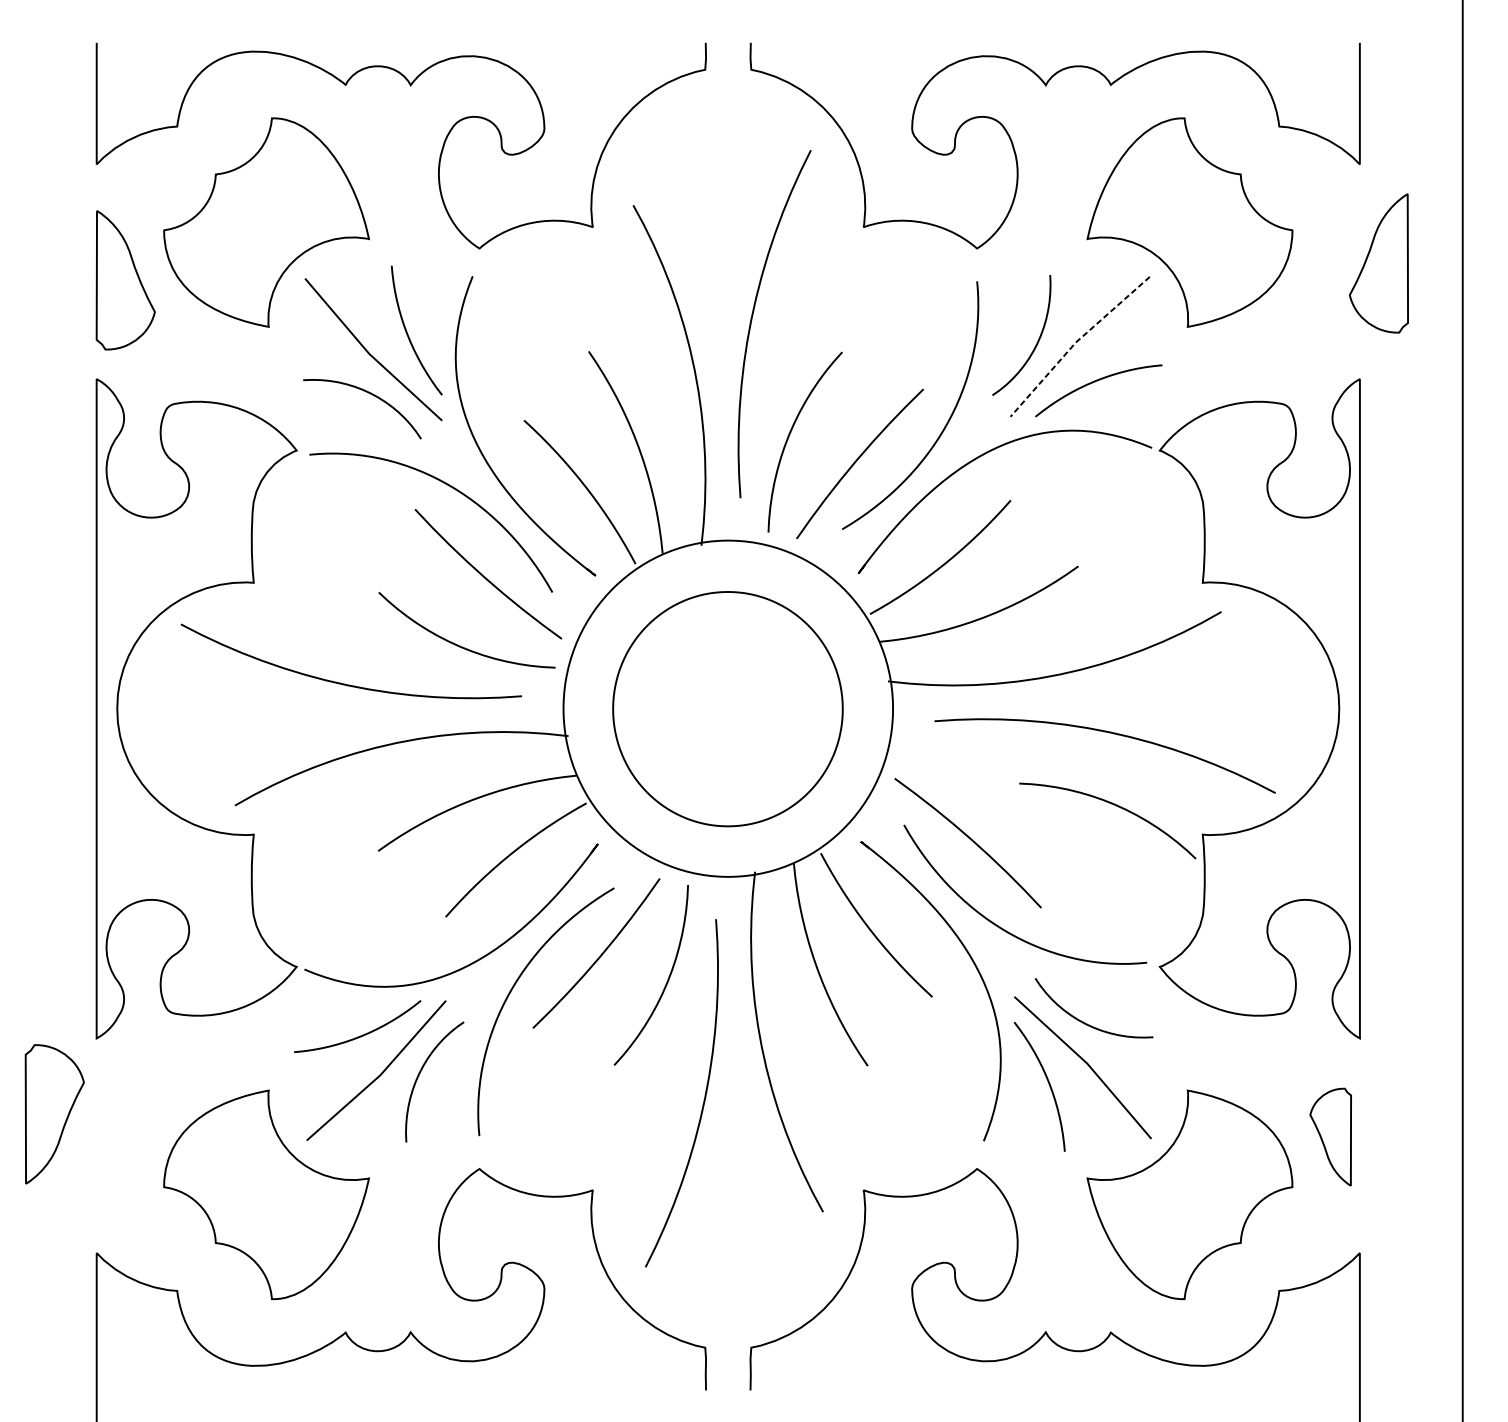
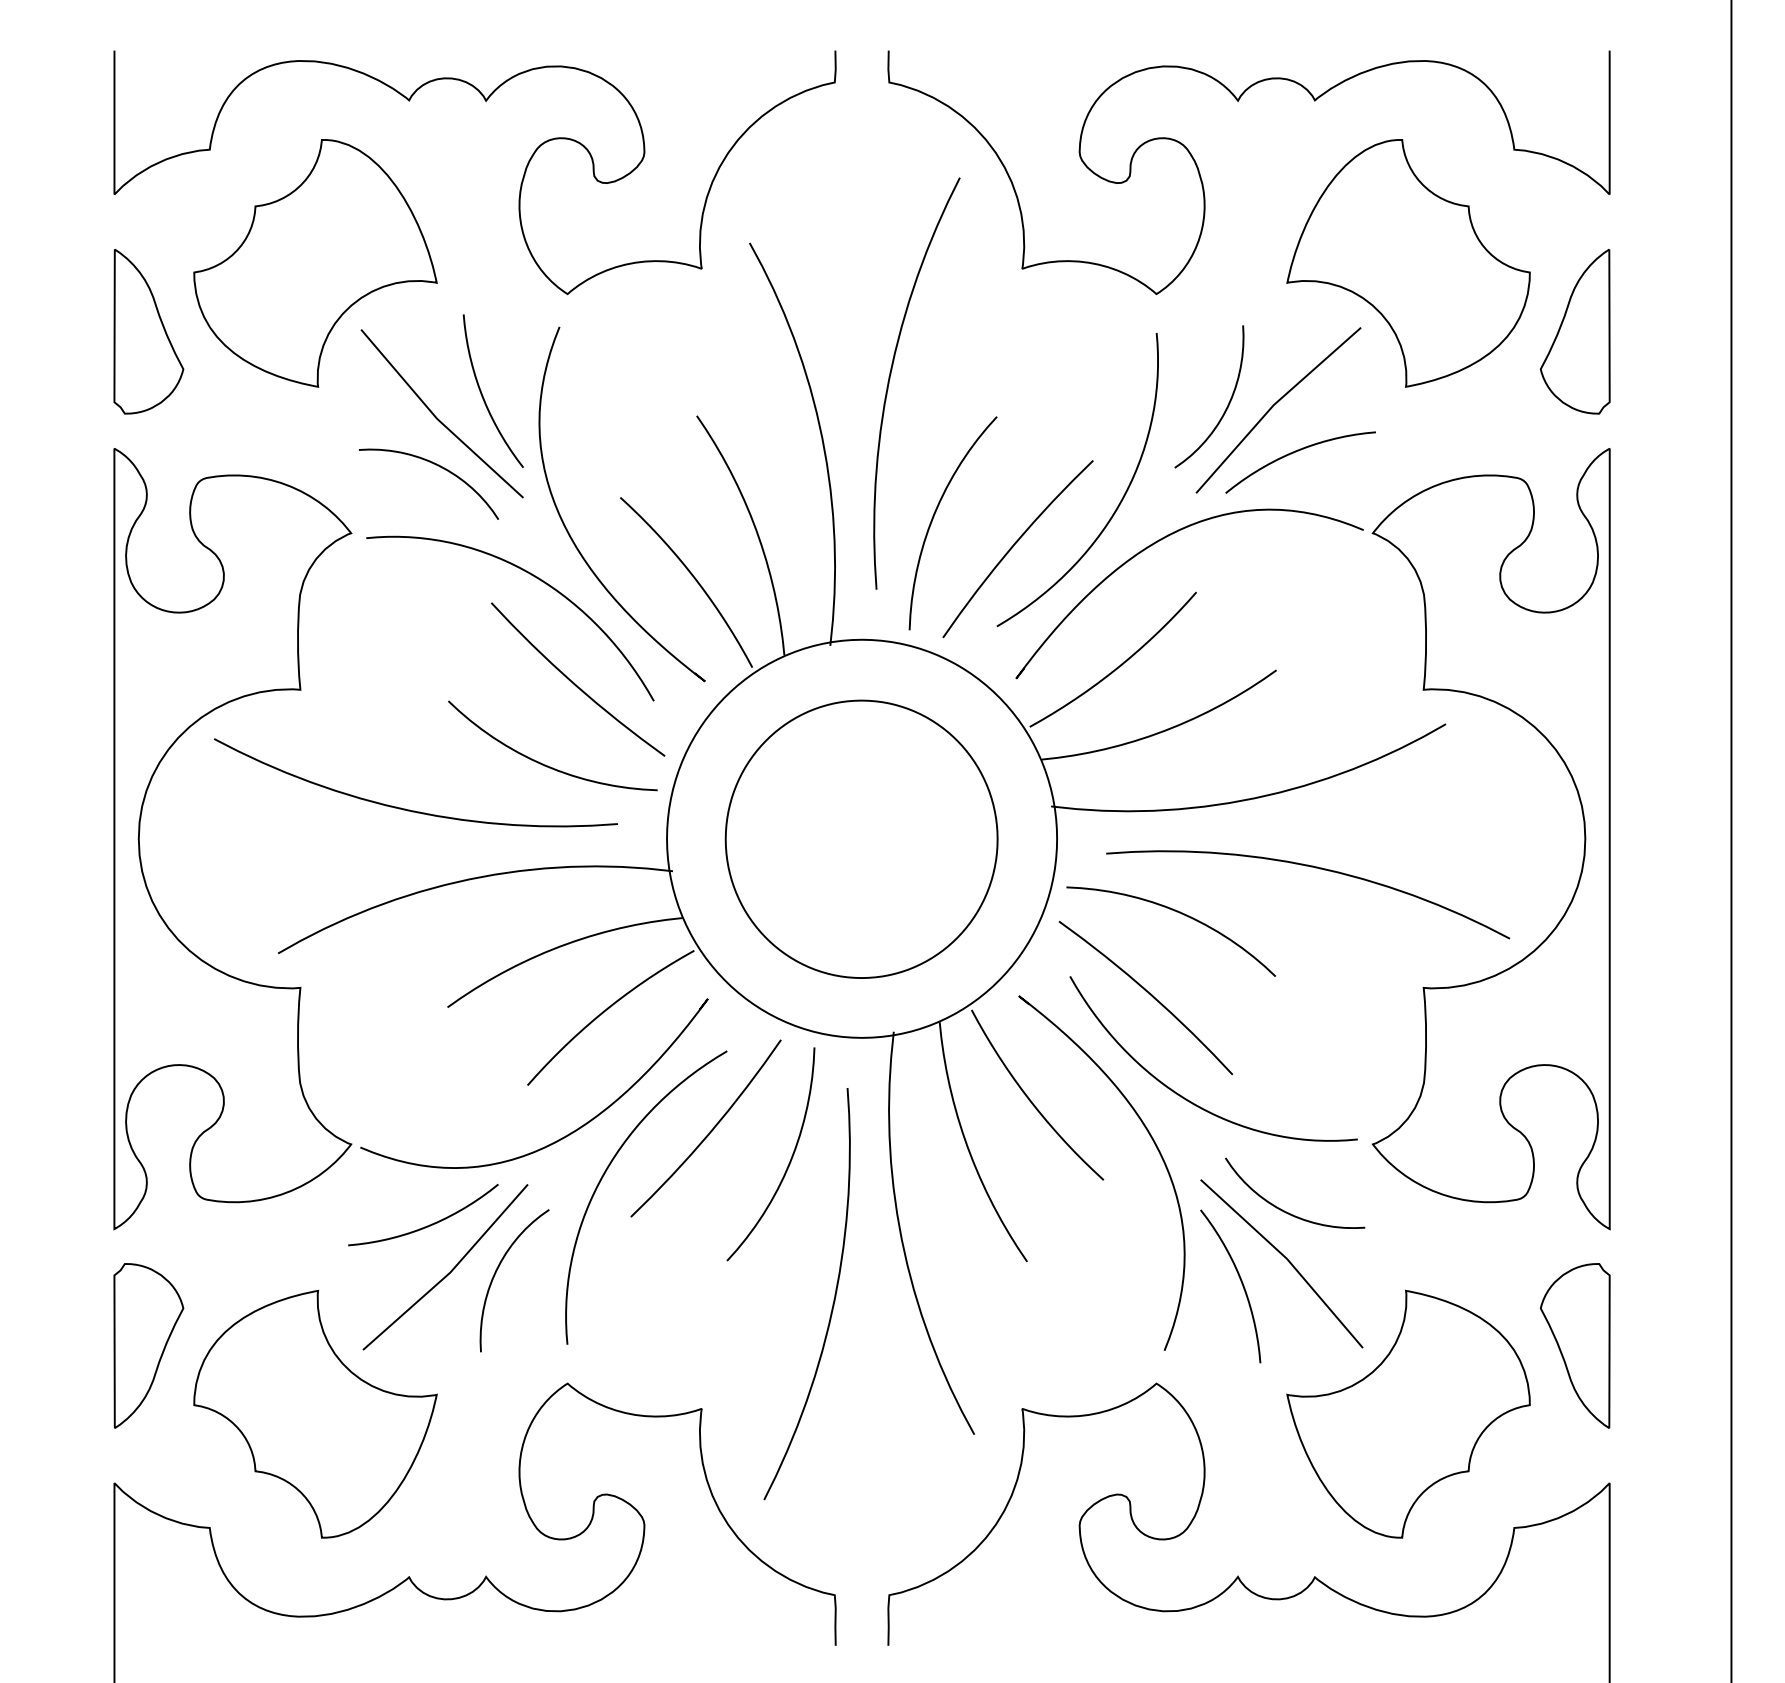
part: (1378, 263) -> (1574, 331), moved
line: (1075, 342) -> (1273, 405), dashed -> solid
curve: (1112, 804) -> (1176, 912), moved
part: (54, 1113) -> (148, 1345), moved
part: (1330, 1136) -> (1574, 1345), size x1.43

